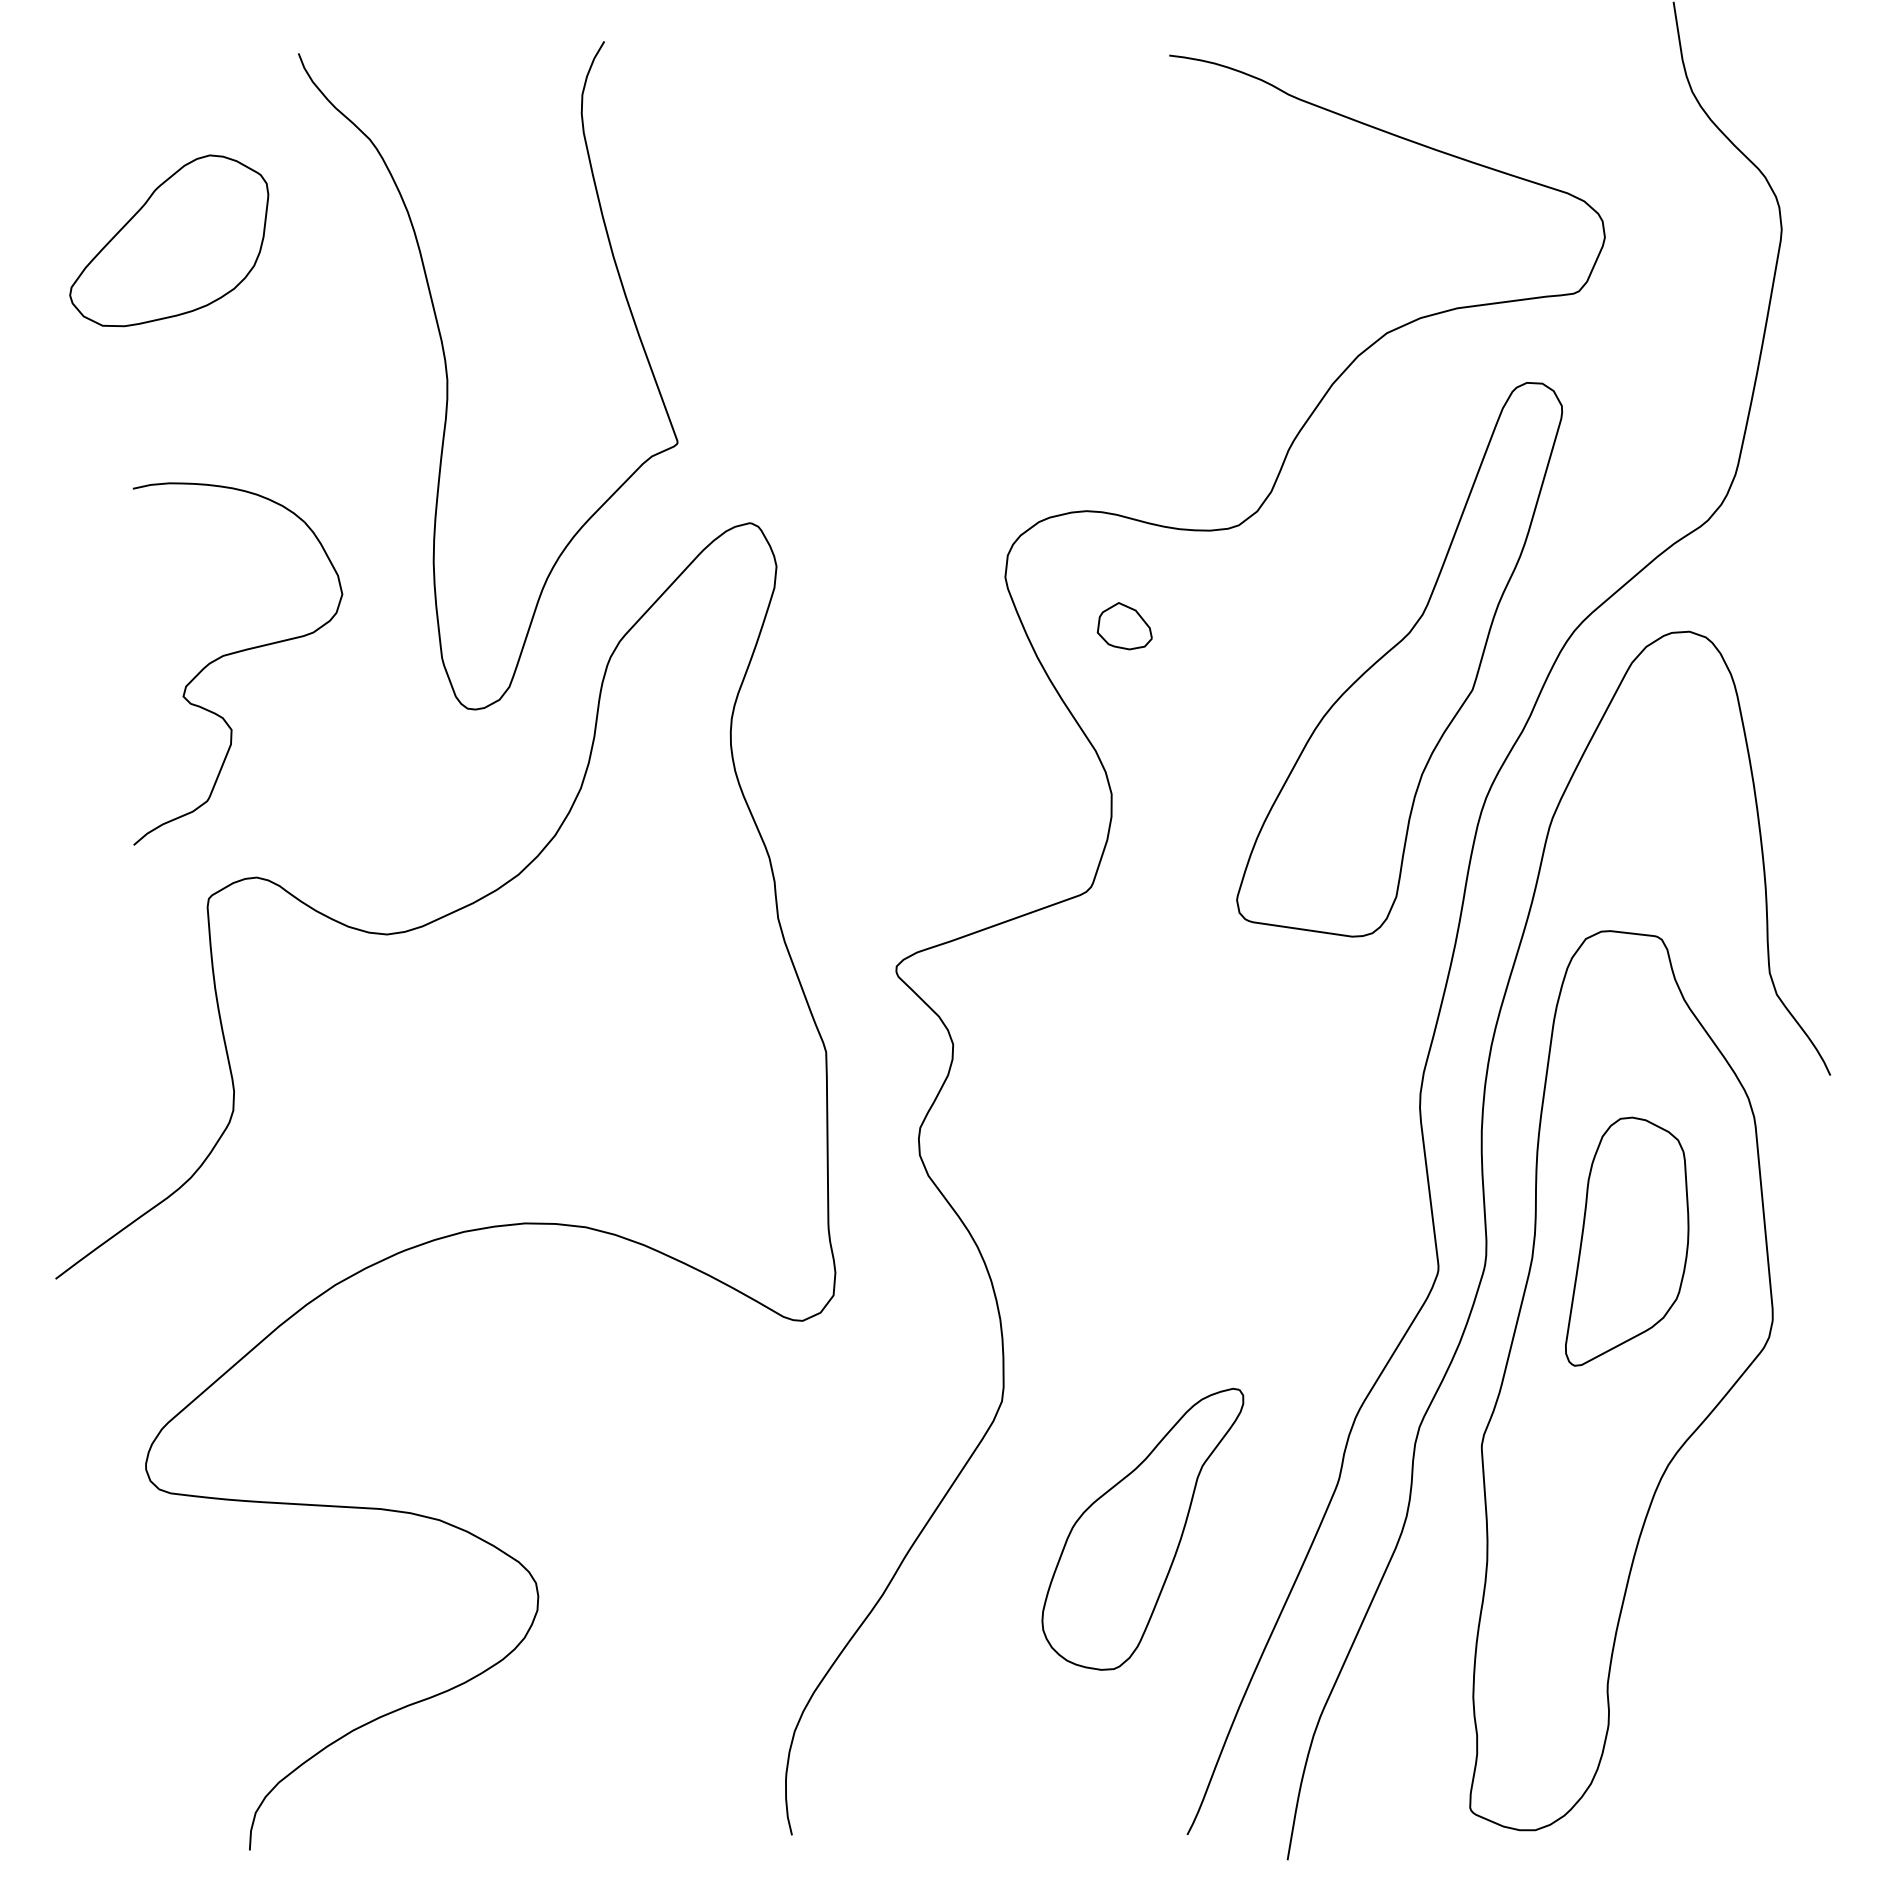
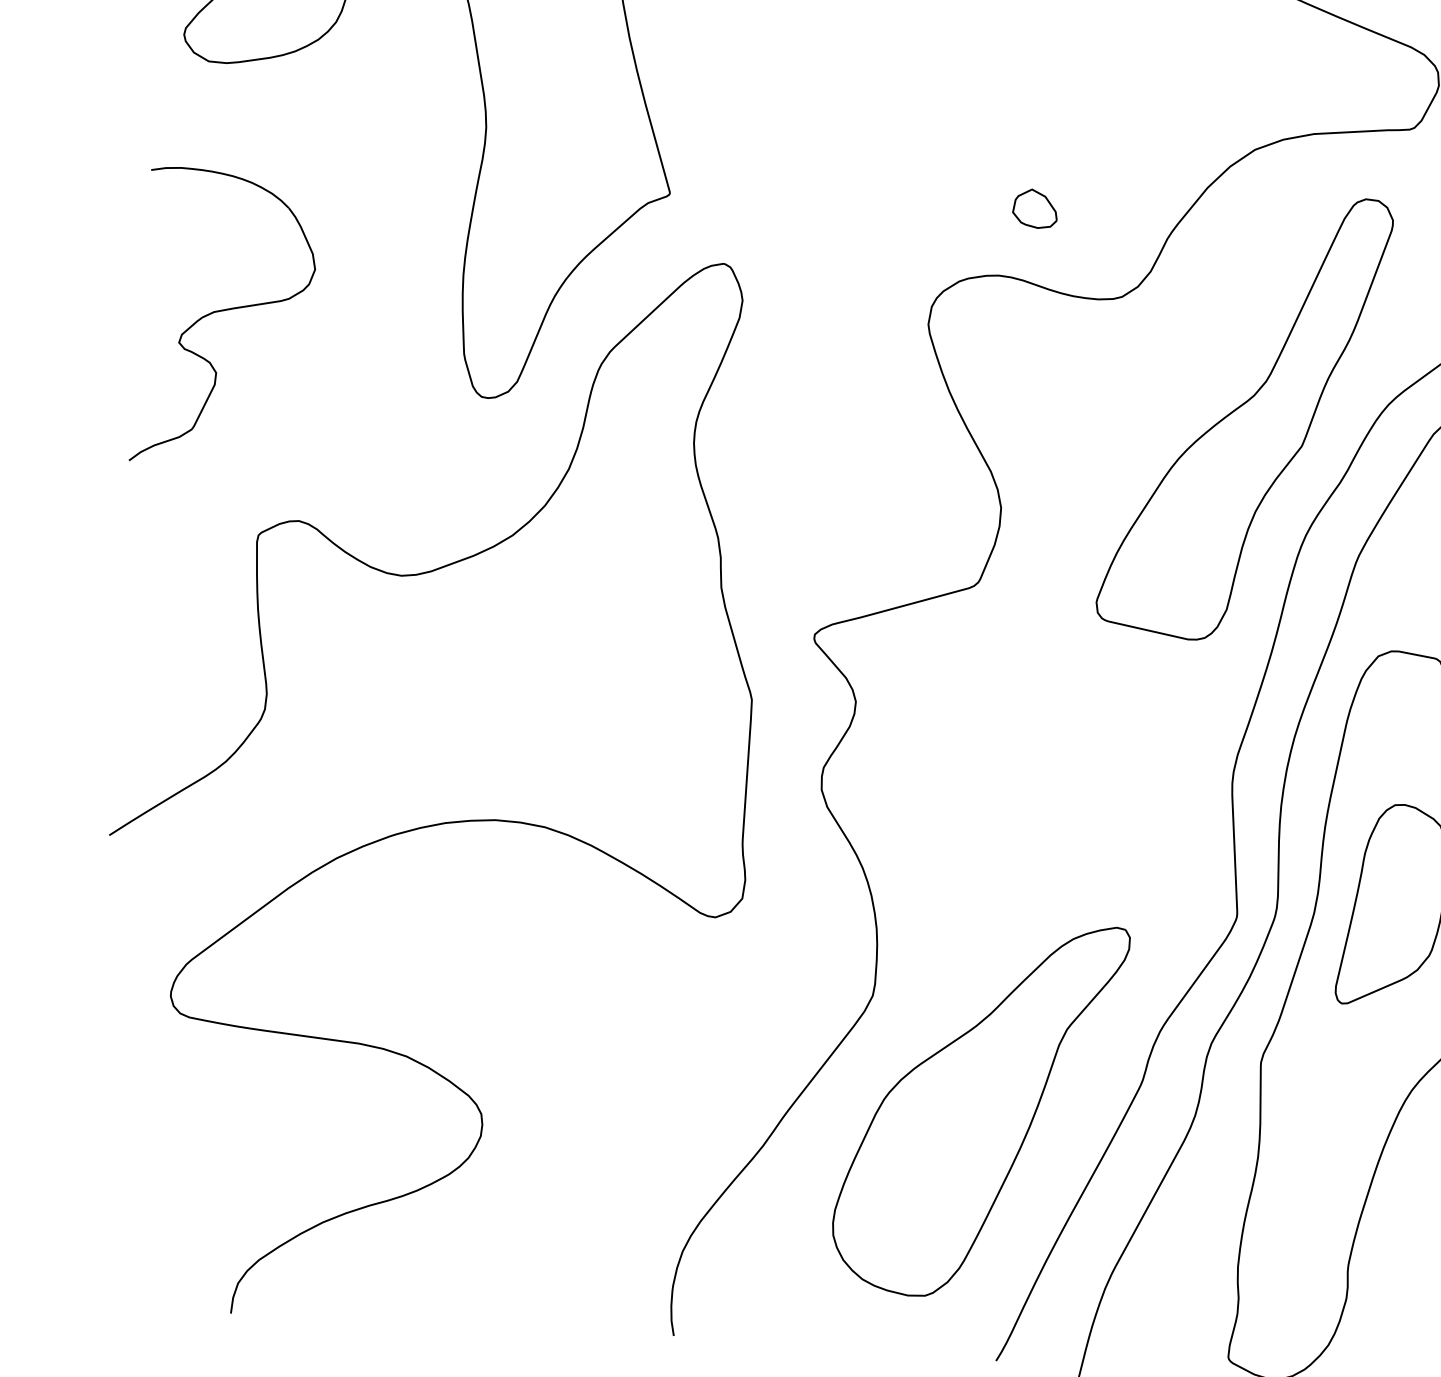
part: (1124, 626) -> (1035, 209), moved
part: (233, 654) -> (222, 311), moved
part: (1142, 1529) -> (979, 1109), size x1.67

